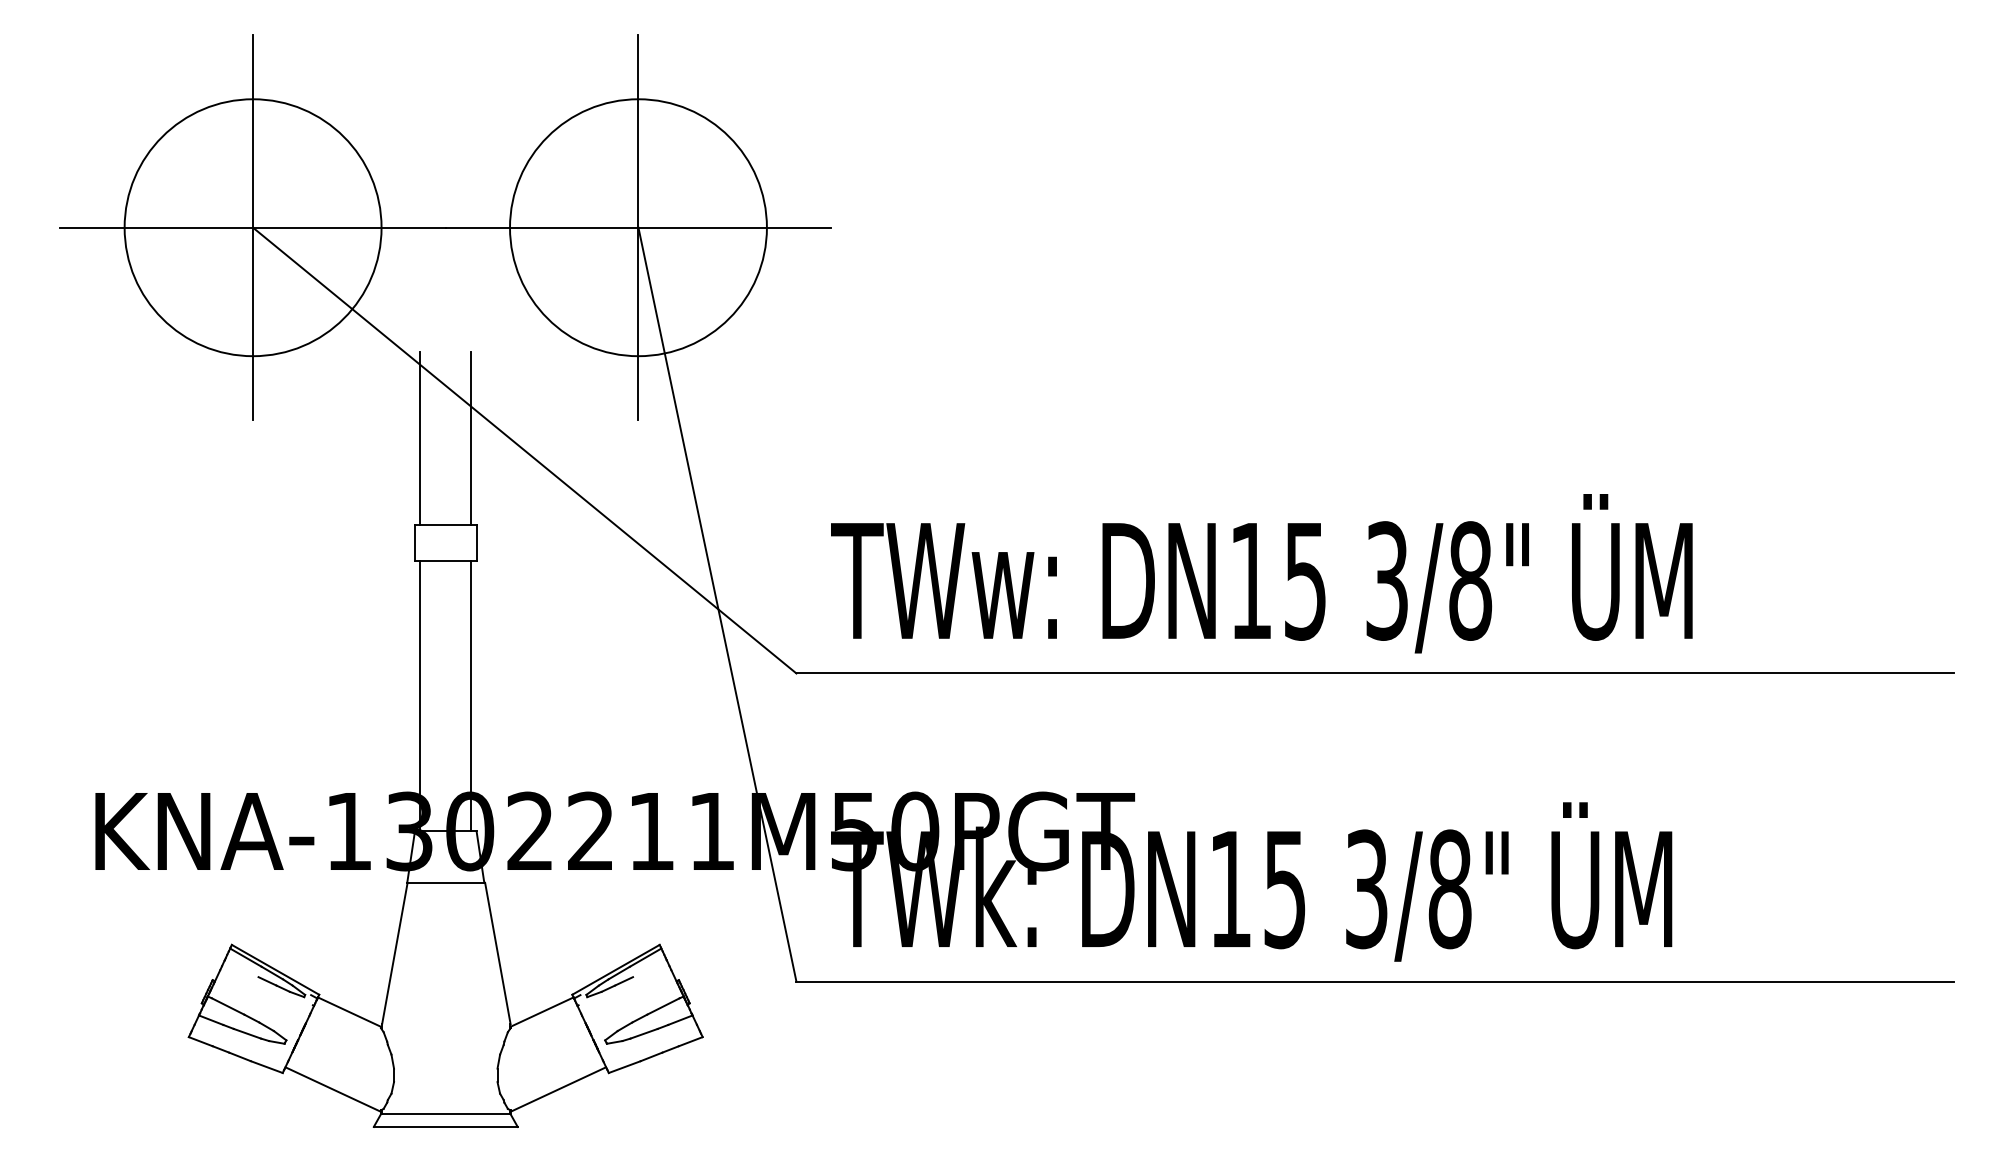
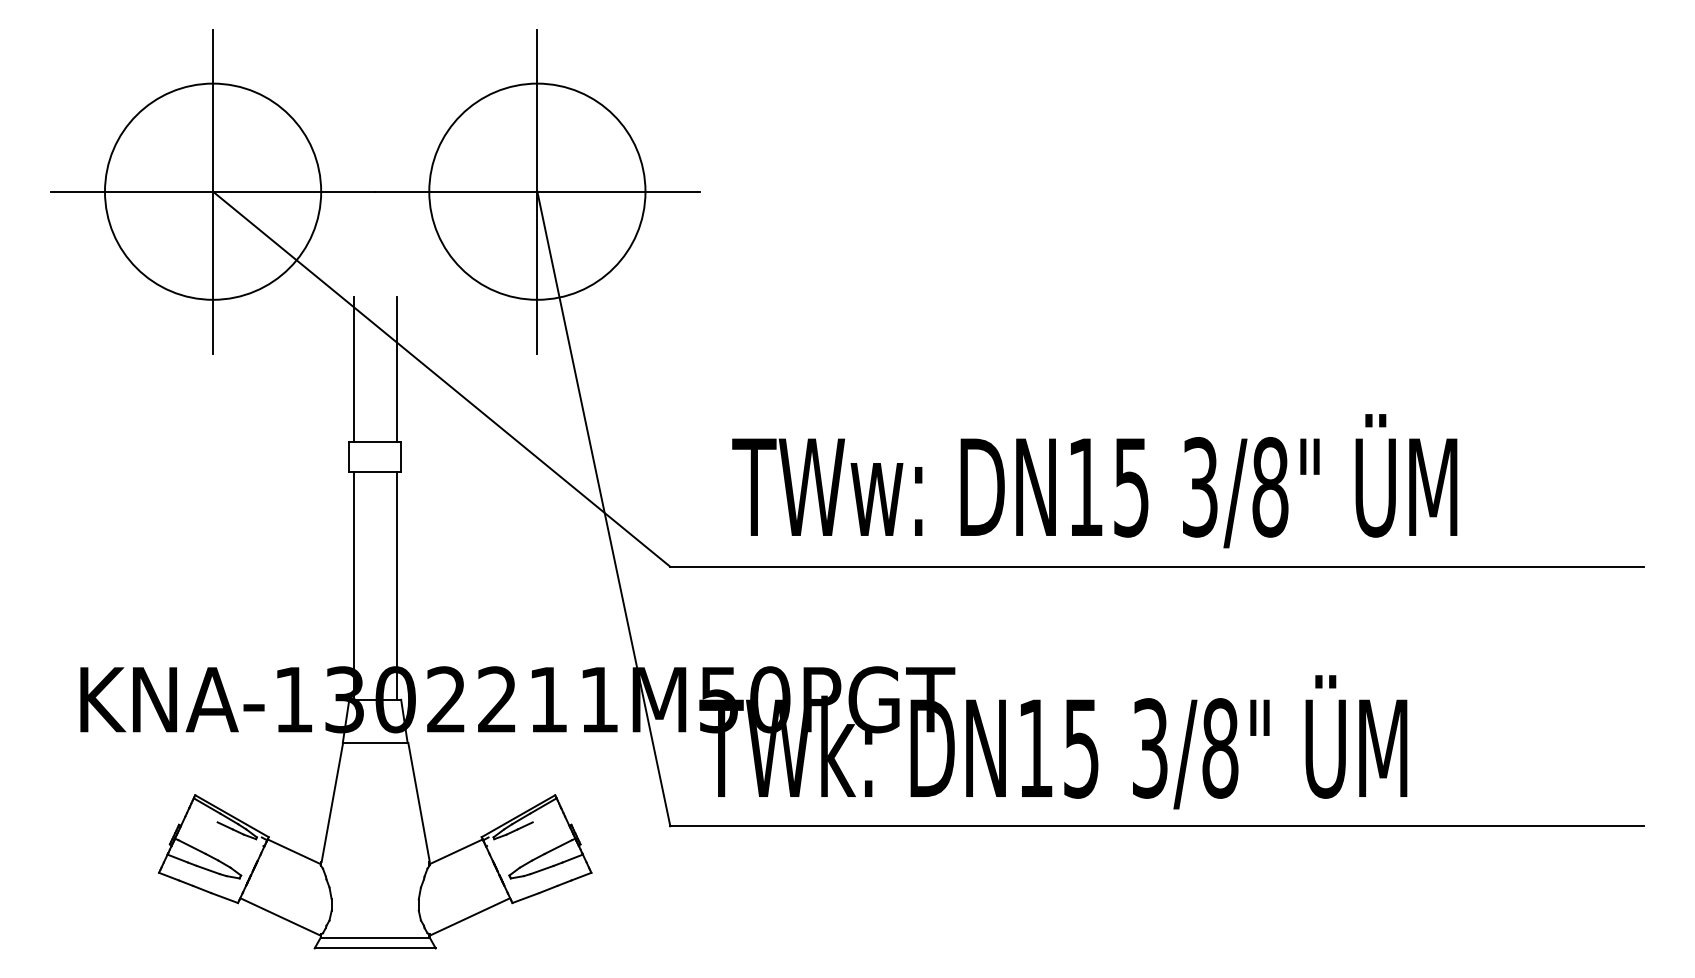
text: (1261, 573) -> (1094, 481), moved

